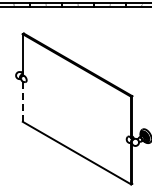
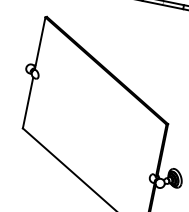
line: (22, 102) -> (27, 103), dashed -> solid

